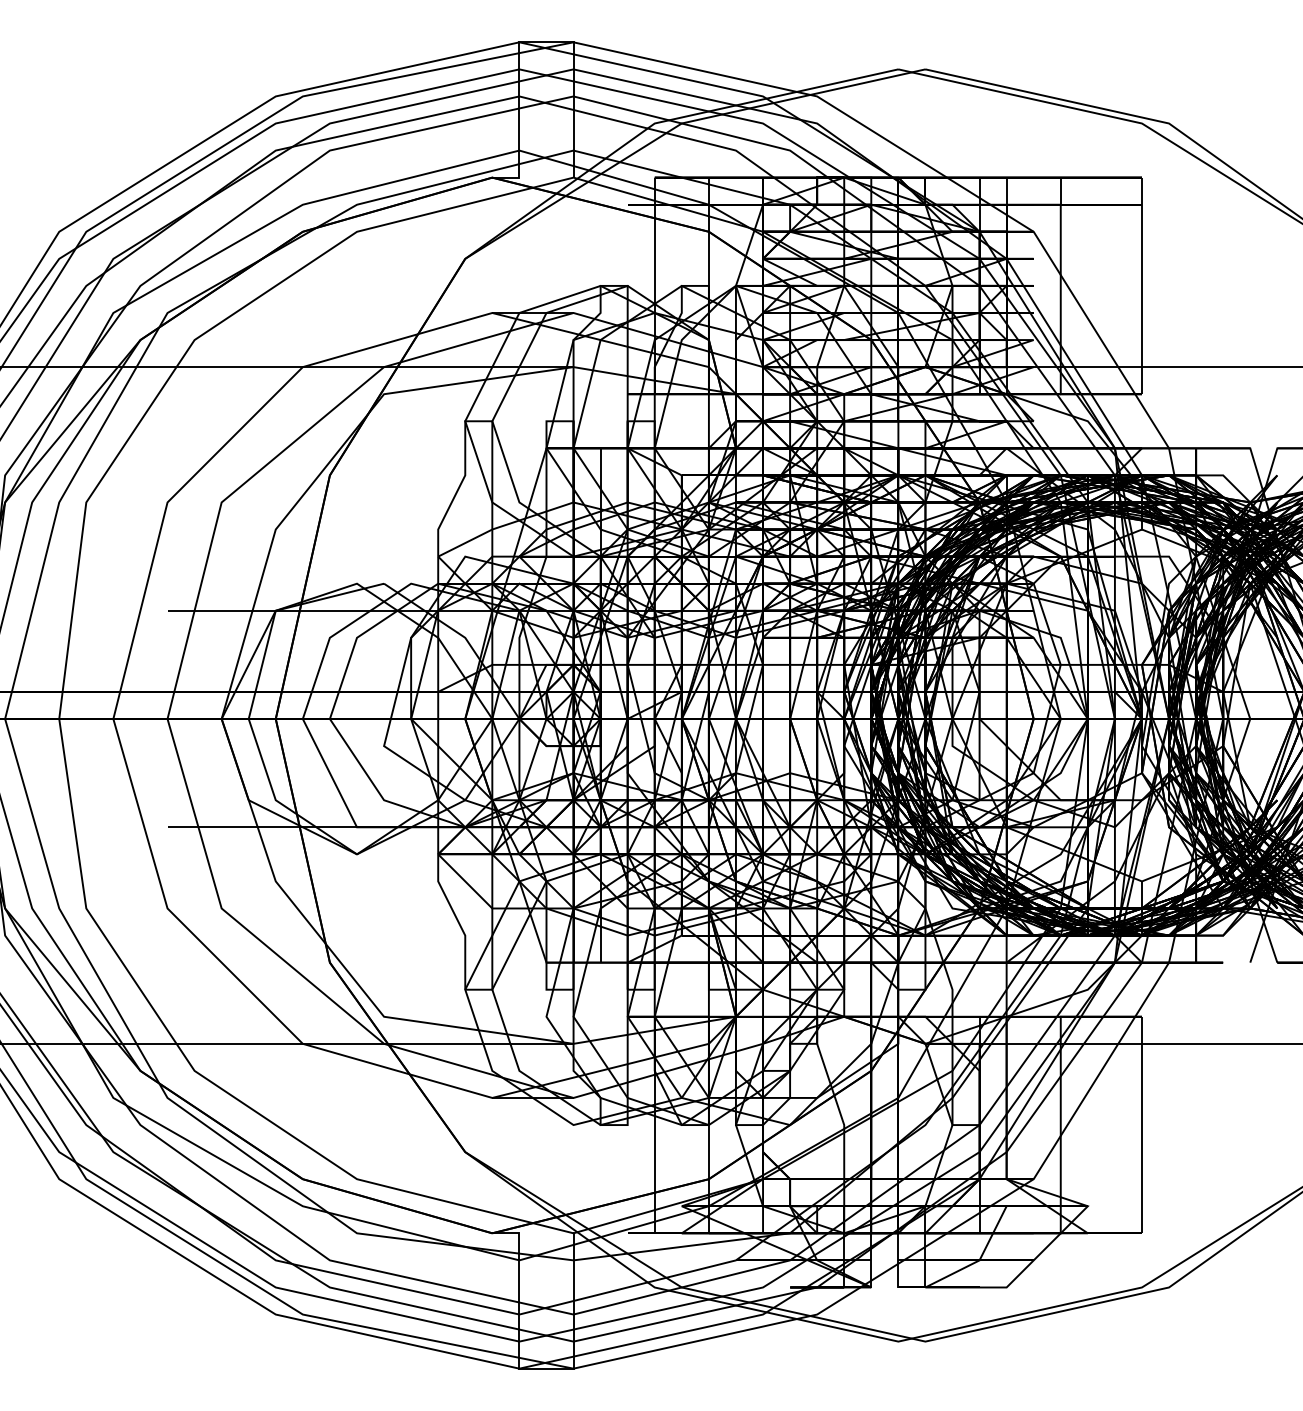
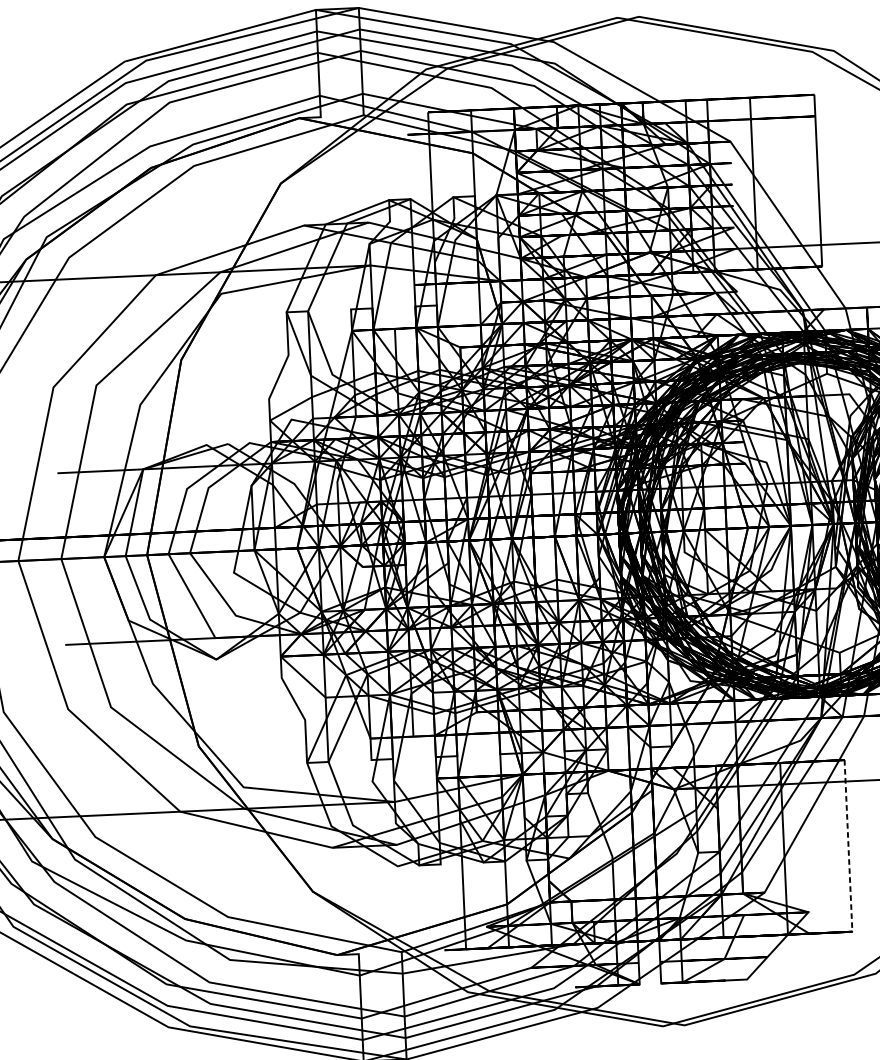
line: (1141, 1125) -> (848, 846), solid -> dashed

